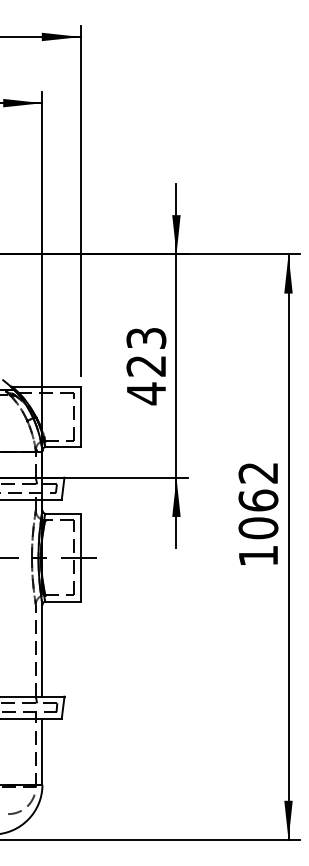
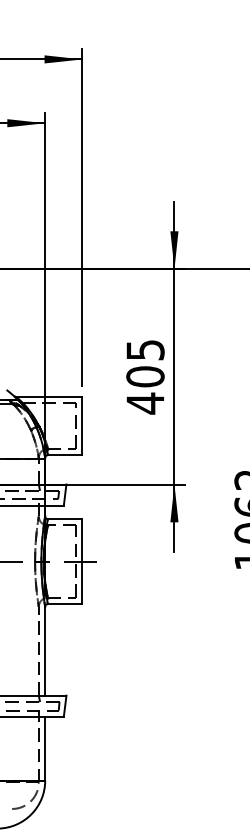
text: (146, 352) -> (145, 363), 423 -> 405

